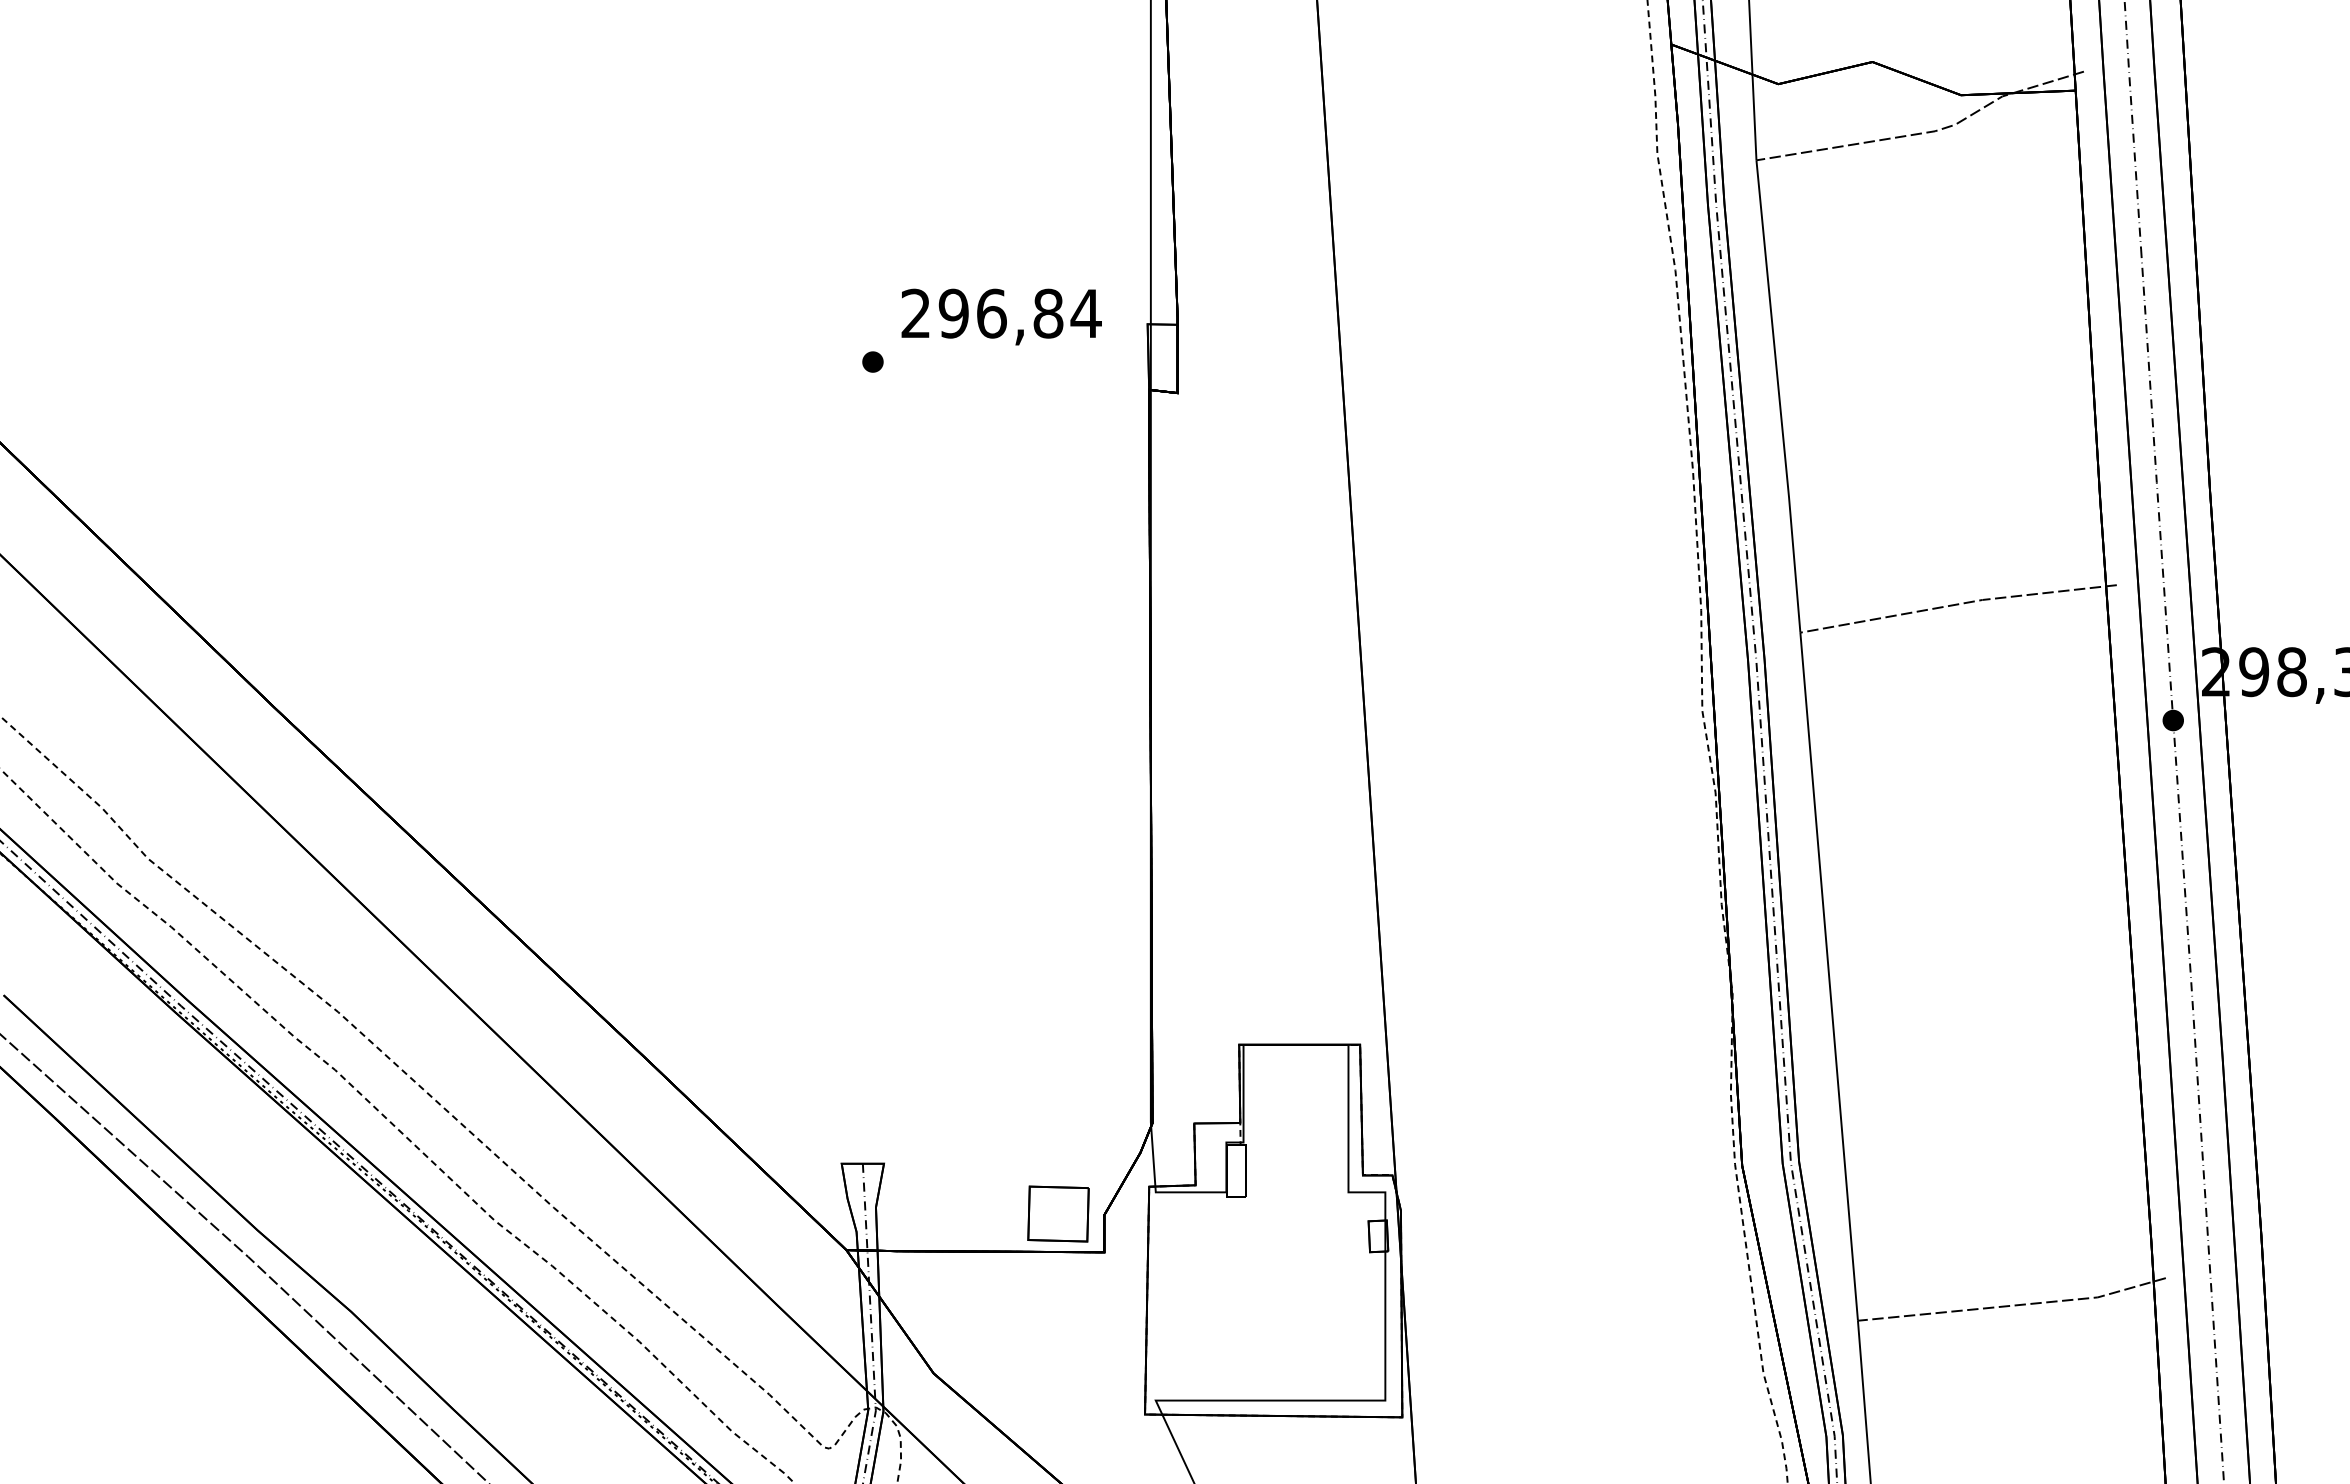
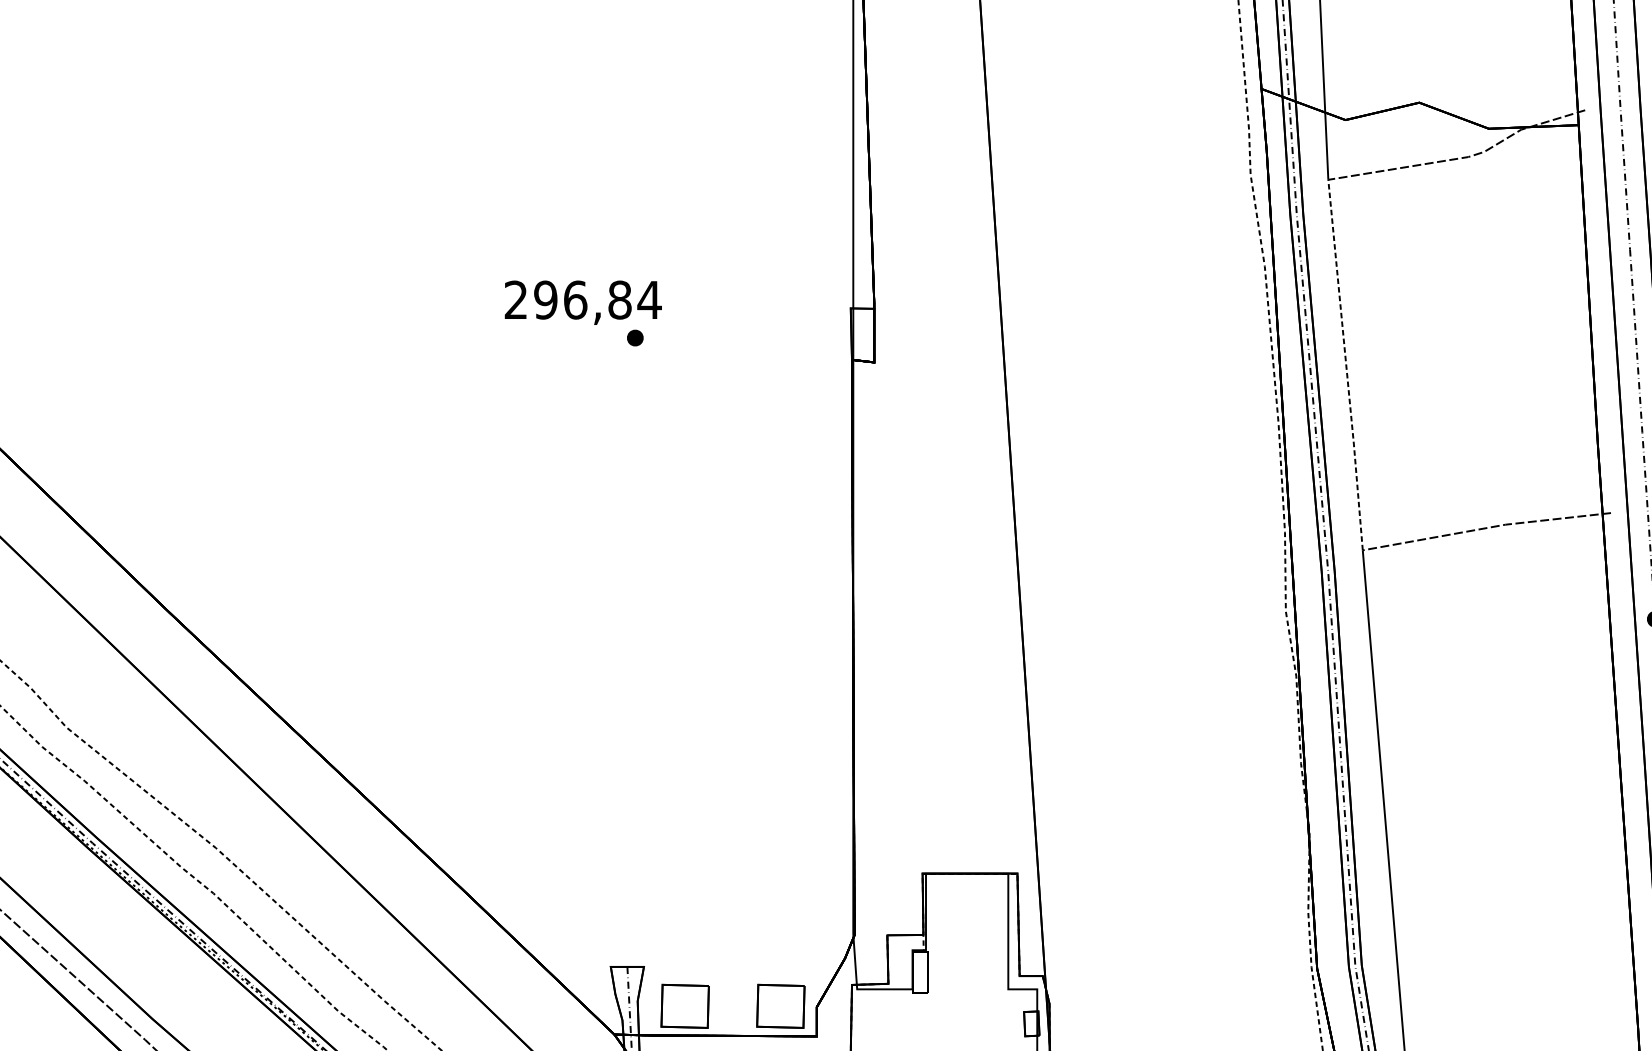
text: (1001, 316) -> (583, 302), moved
line: (1779, 396) -> (1346, 365), solid -> dashed
part: (936, 1213) -> (685, 1005), added

